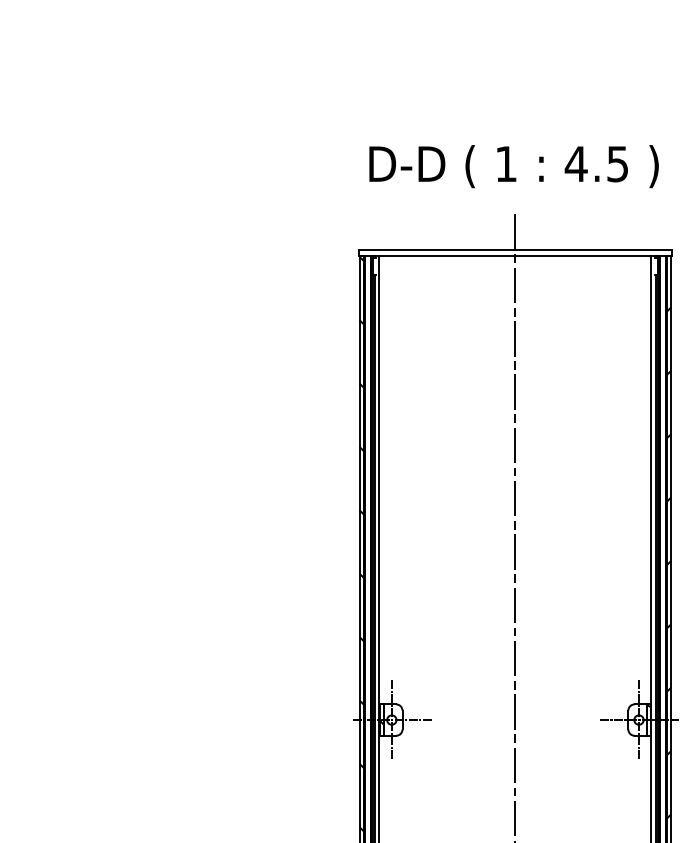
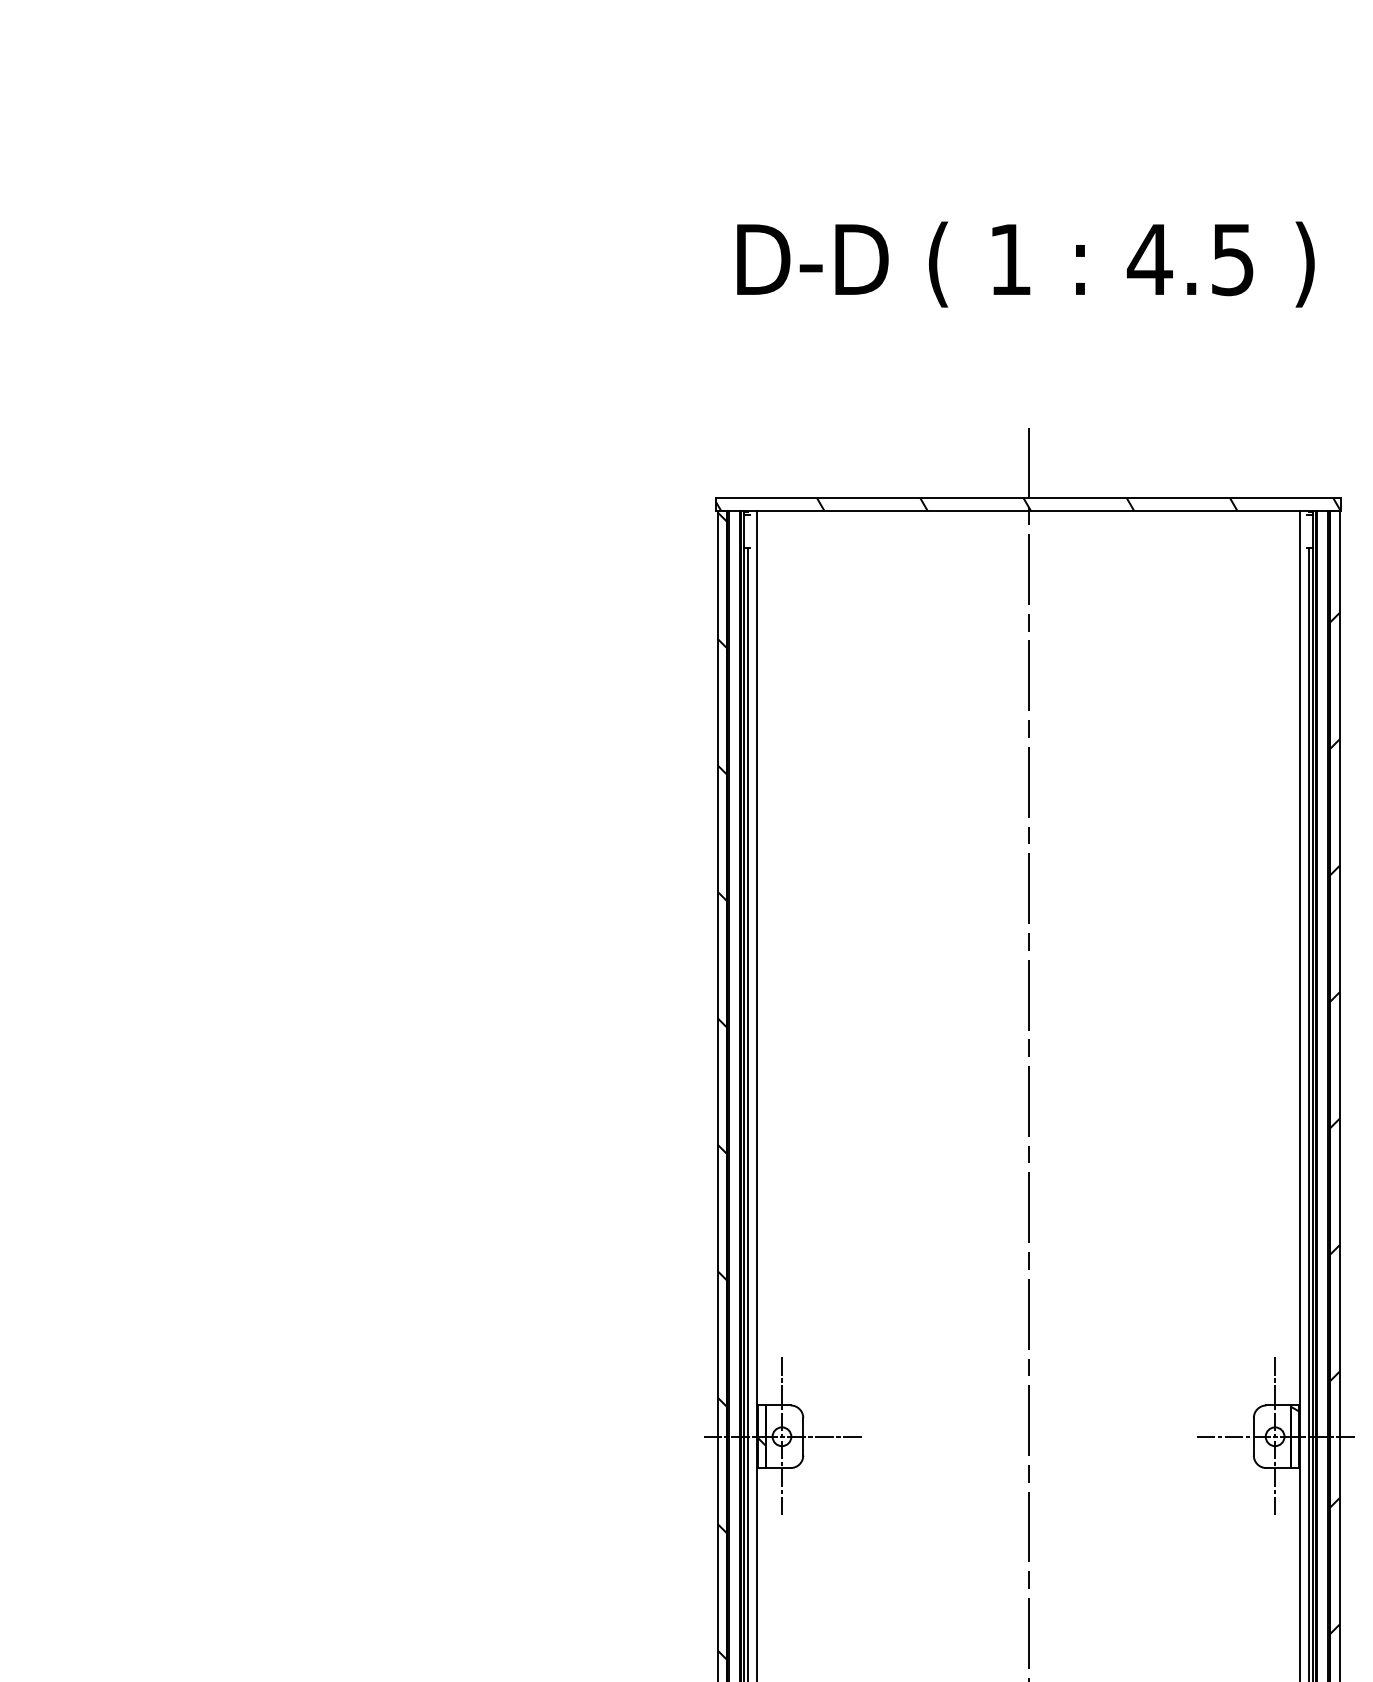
text: (513, 166) -> (1024, 264), moved
hatch: (514, 252) -> (1026, 503), added

